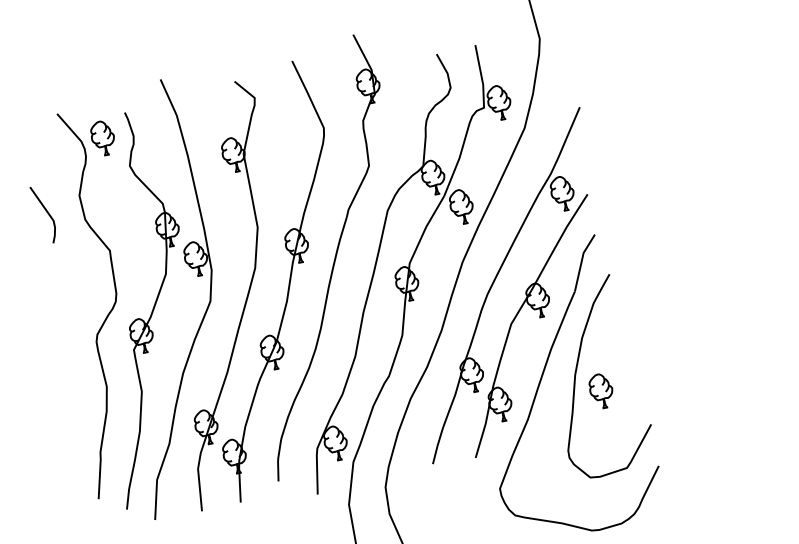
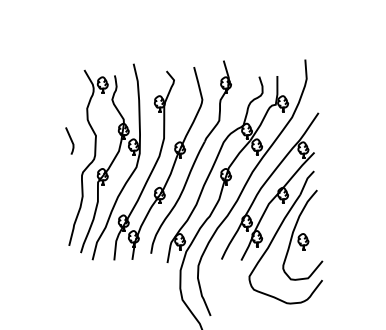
line: (45, 213) -> (70, 140), moved

